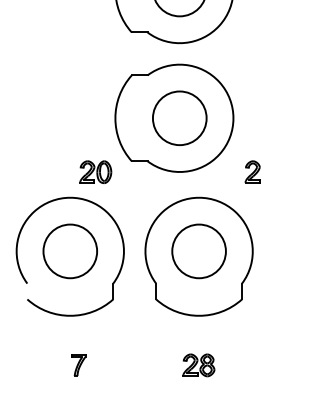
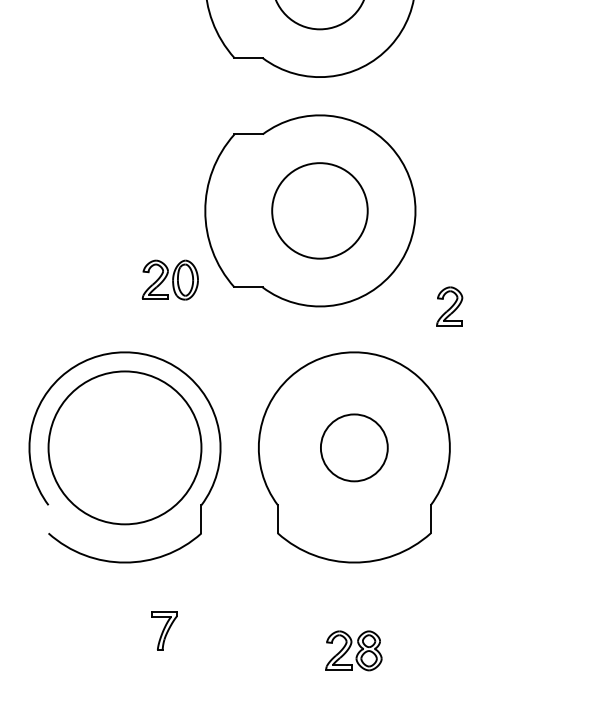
part: (95, 171) -> (169, 278), moved
circle: (70, 251) -> (125, 448), size x1.6
circle: (198, 251) -> (353, 448), size x0.7
part: (78, 365) -> (164, 631), moved

